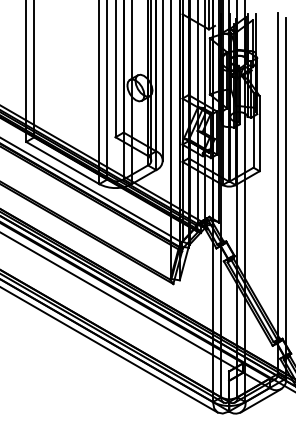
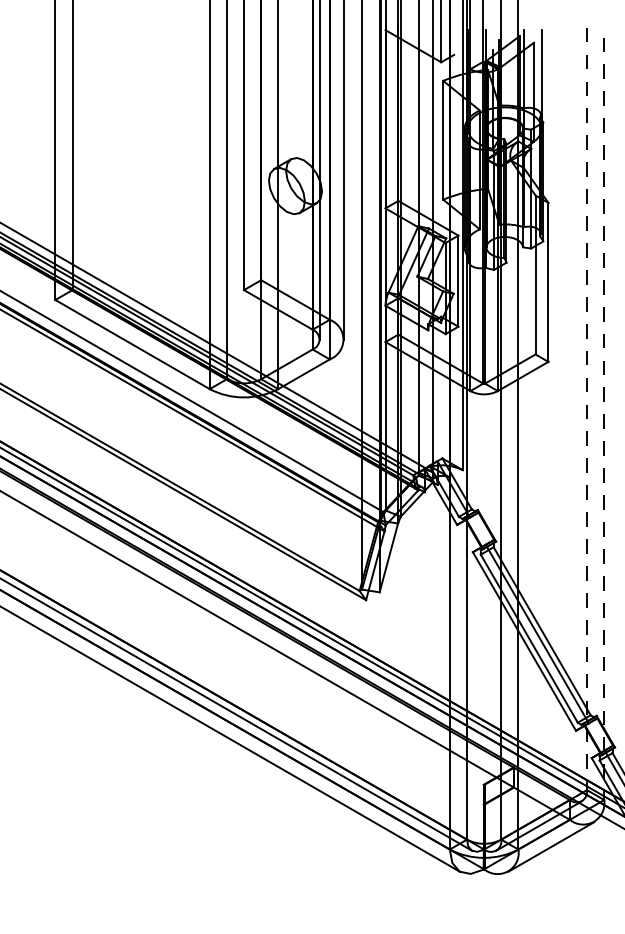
line: (277, 194) -> (586, 411), solid -> dashed
line: (286, 198) -> (605, 419), solid -> dashed

